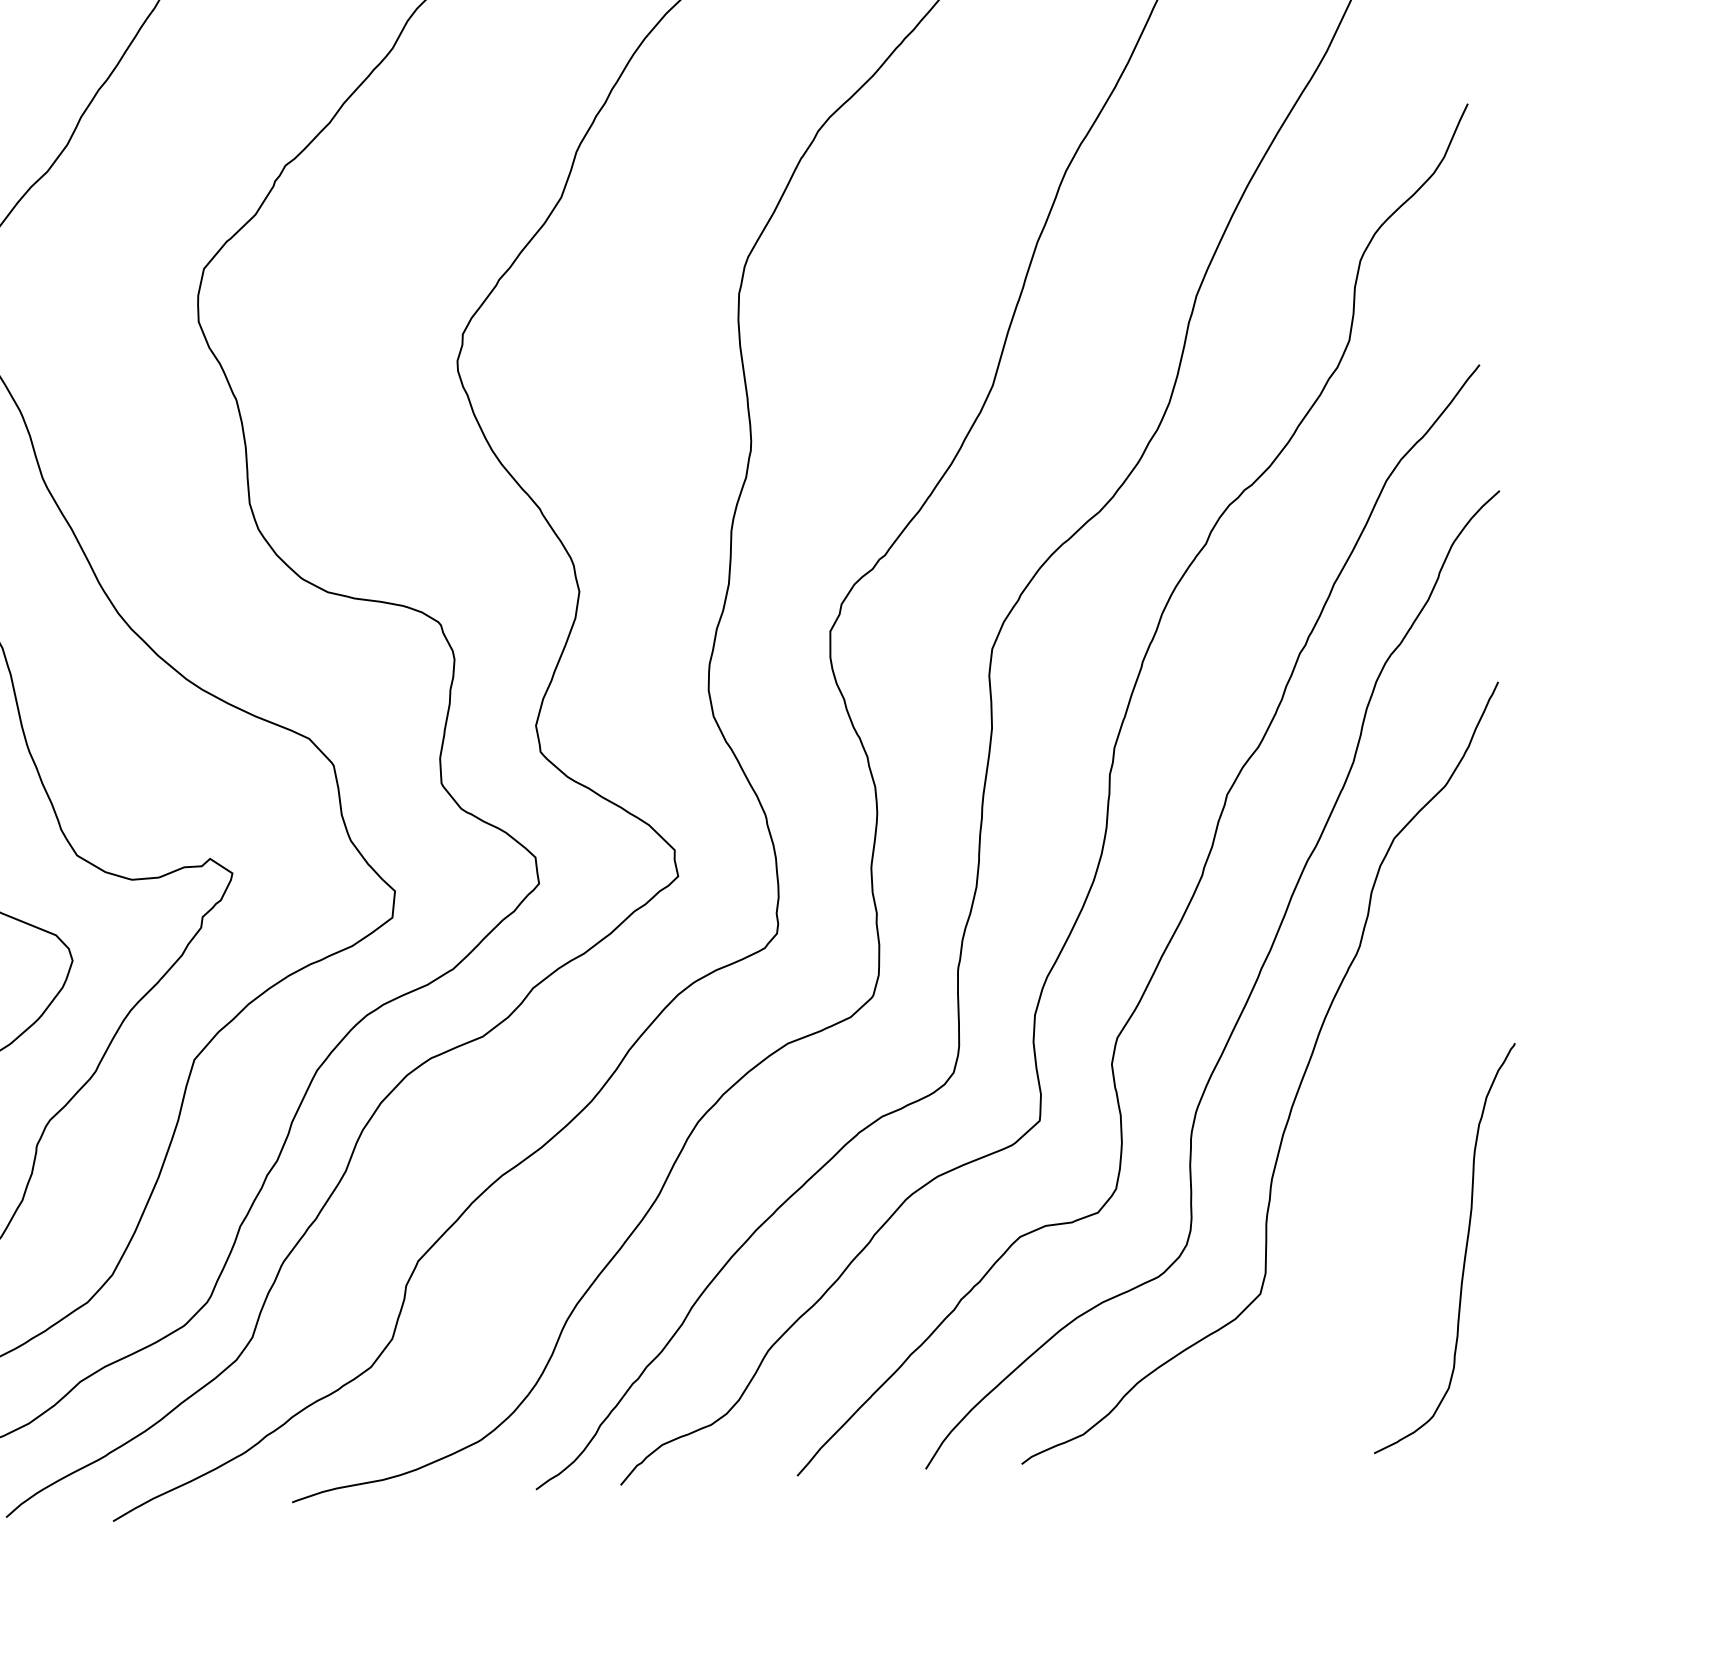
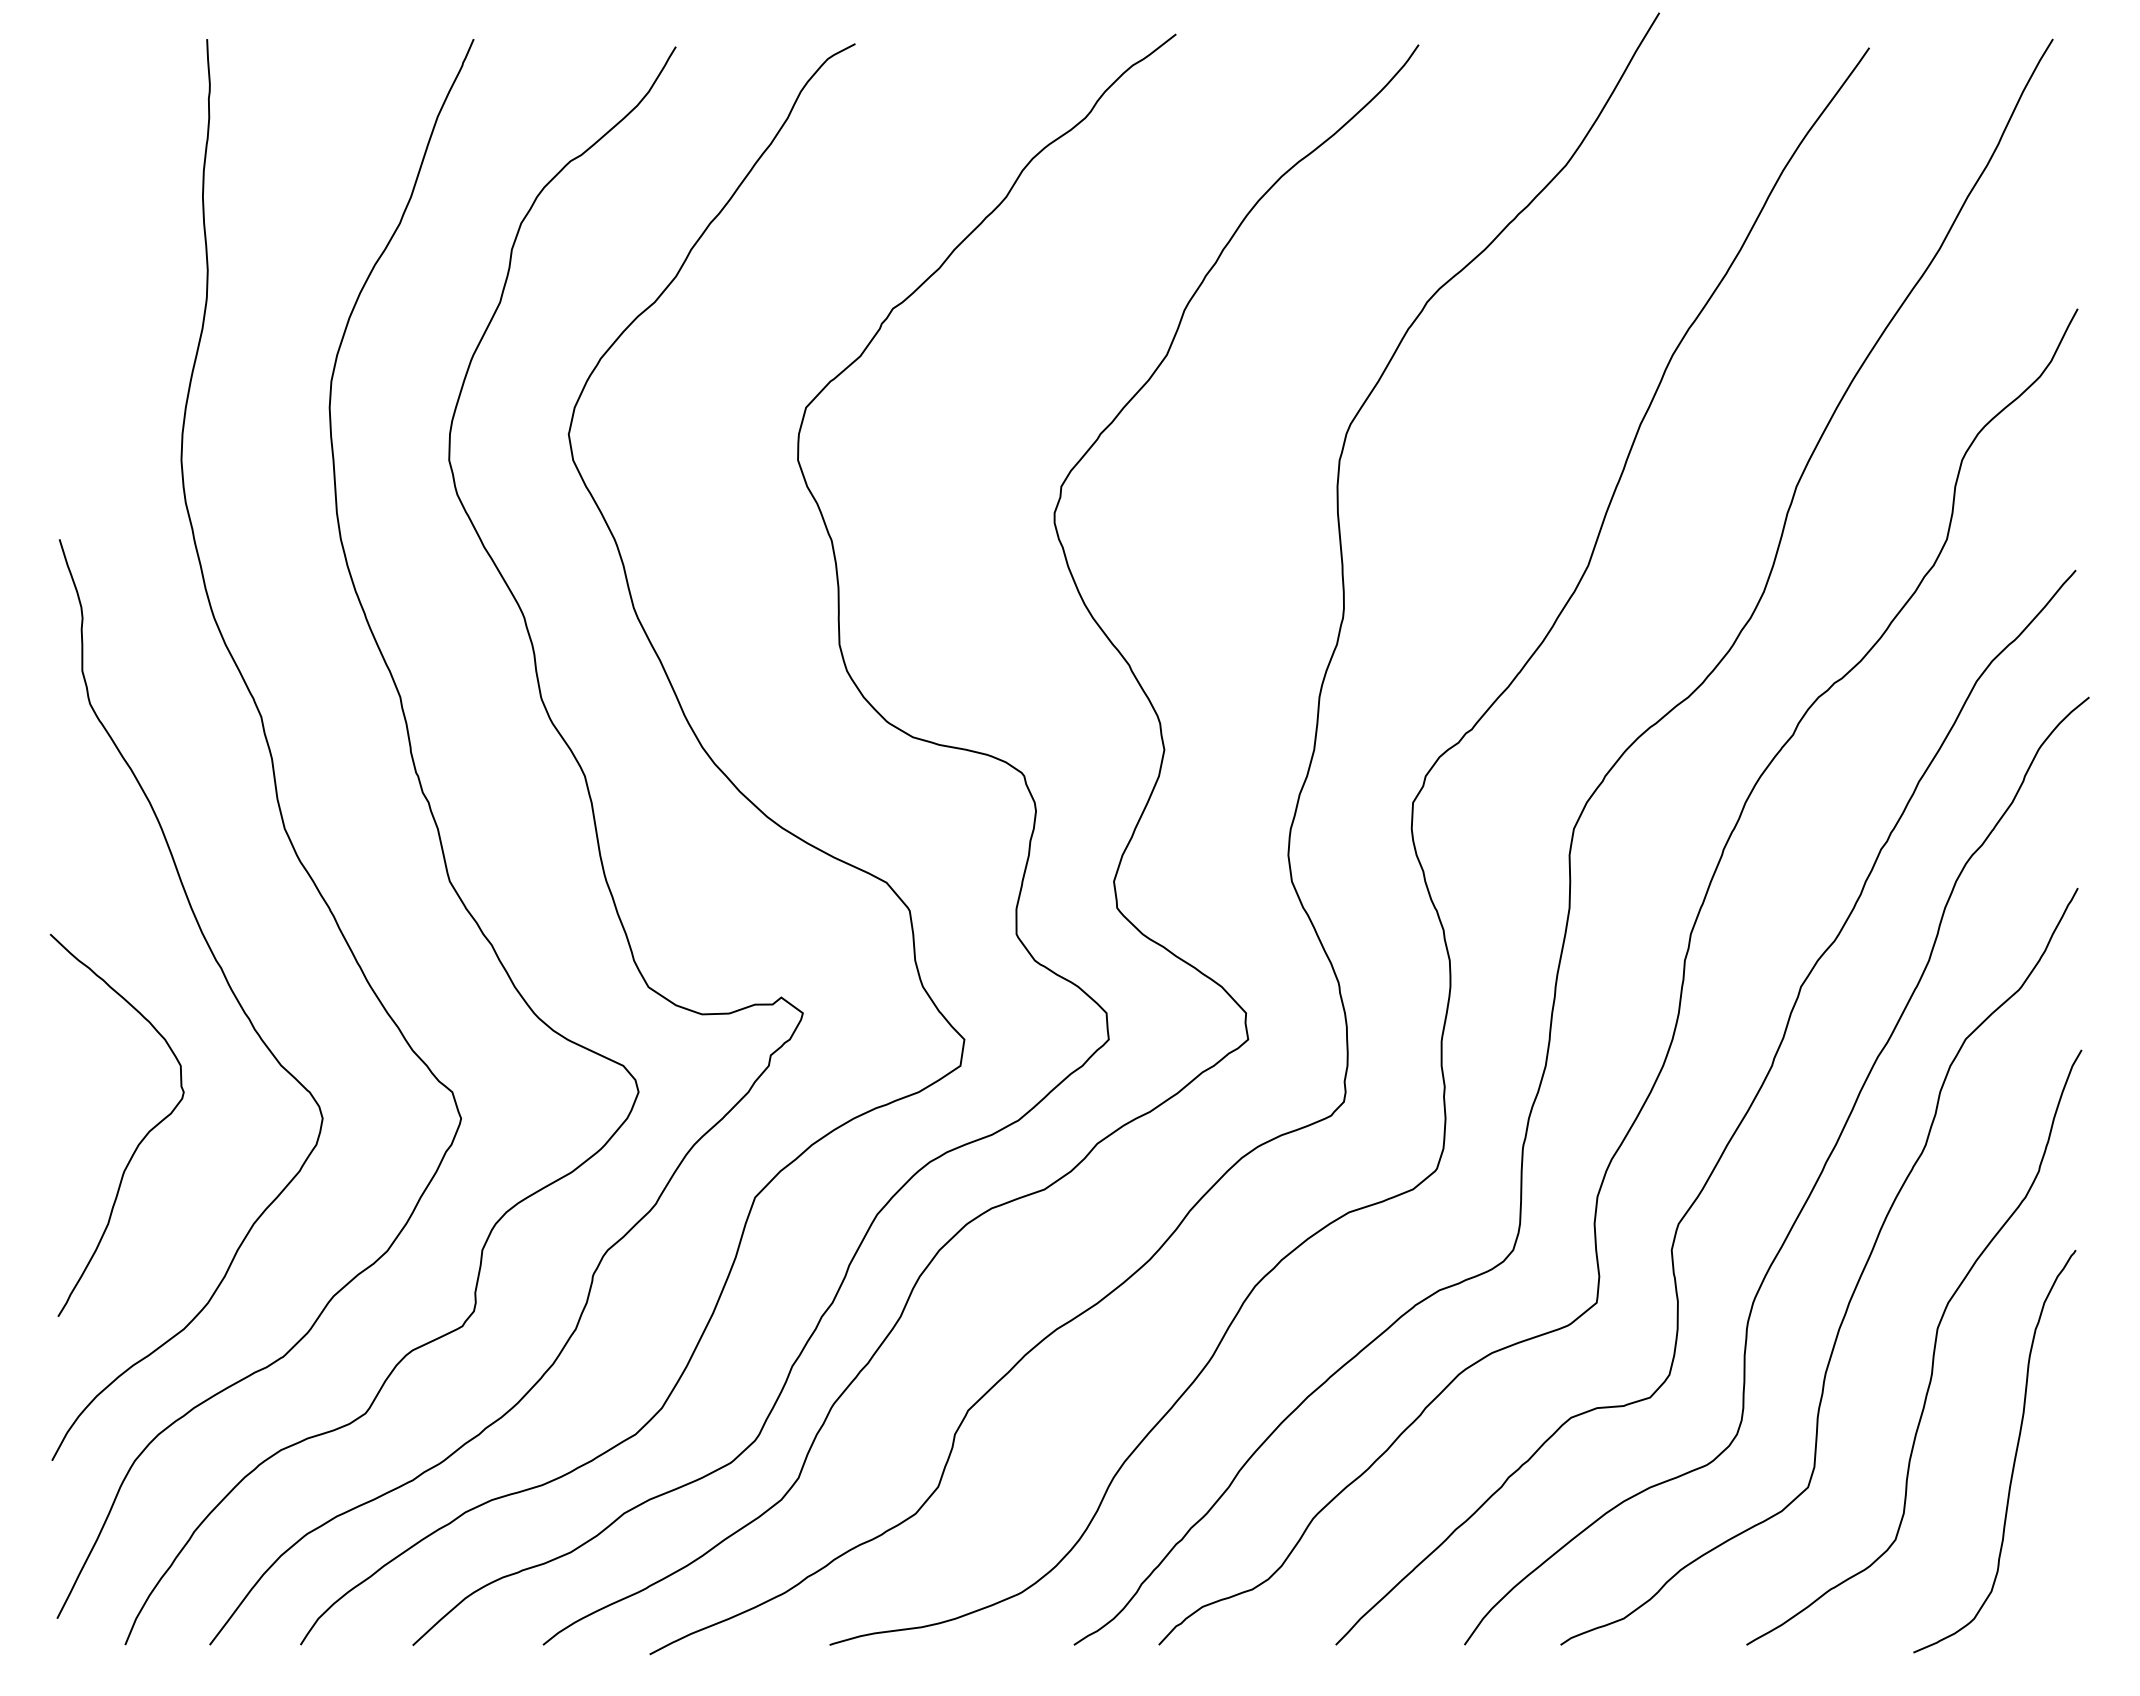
curve: (1378, 1148) -> (1933, 1348), added

